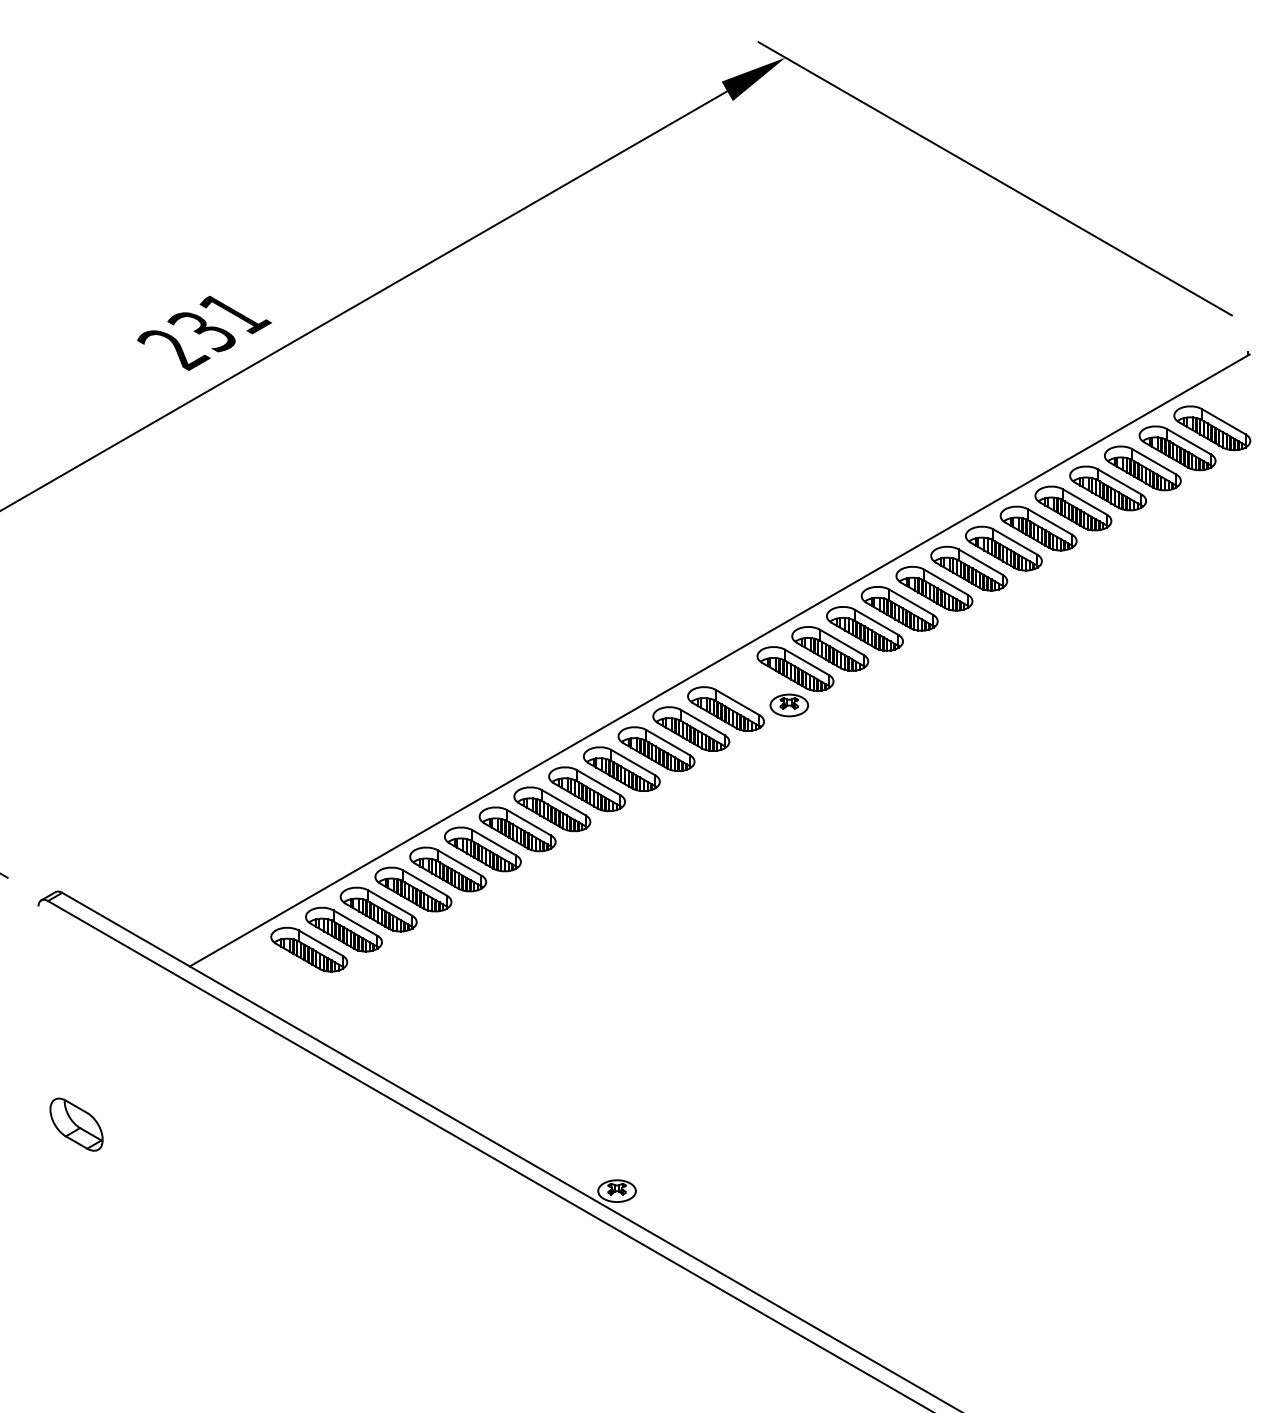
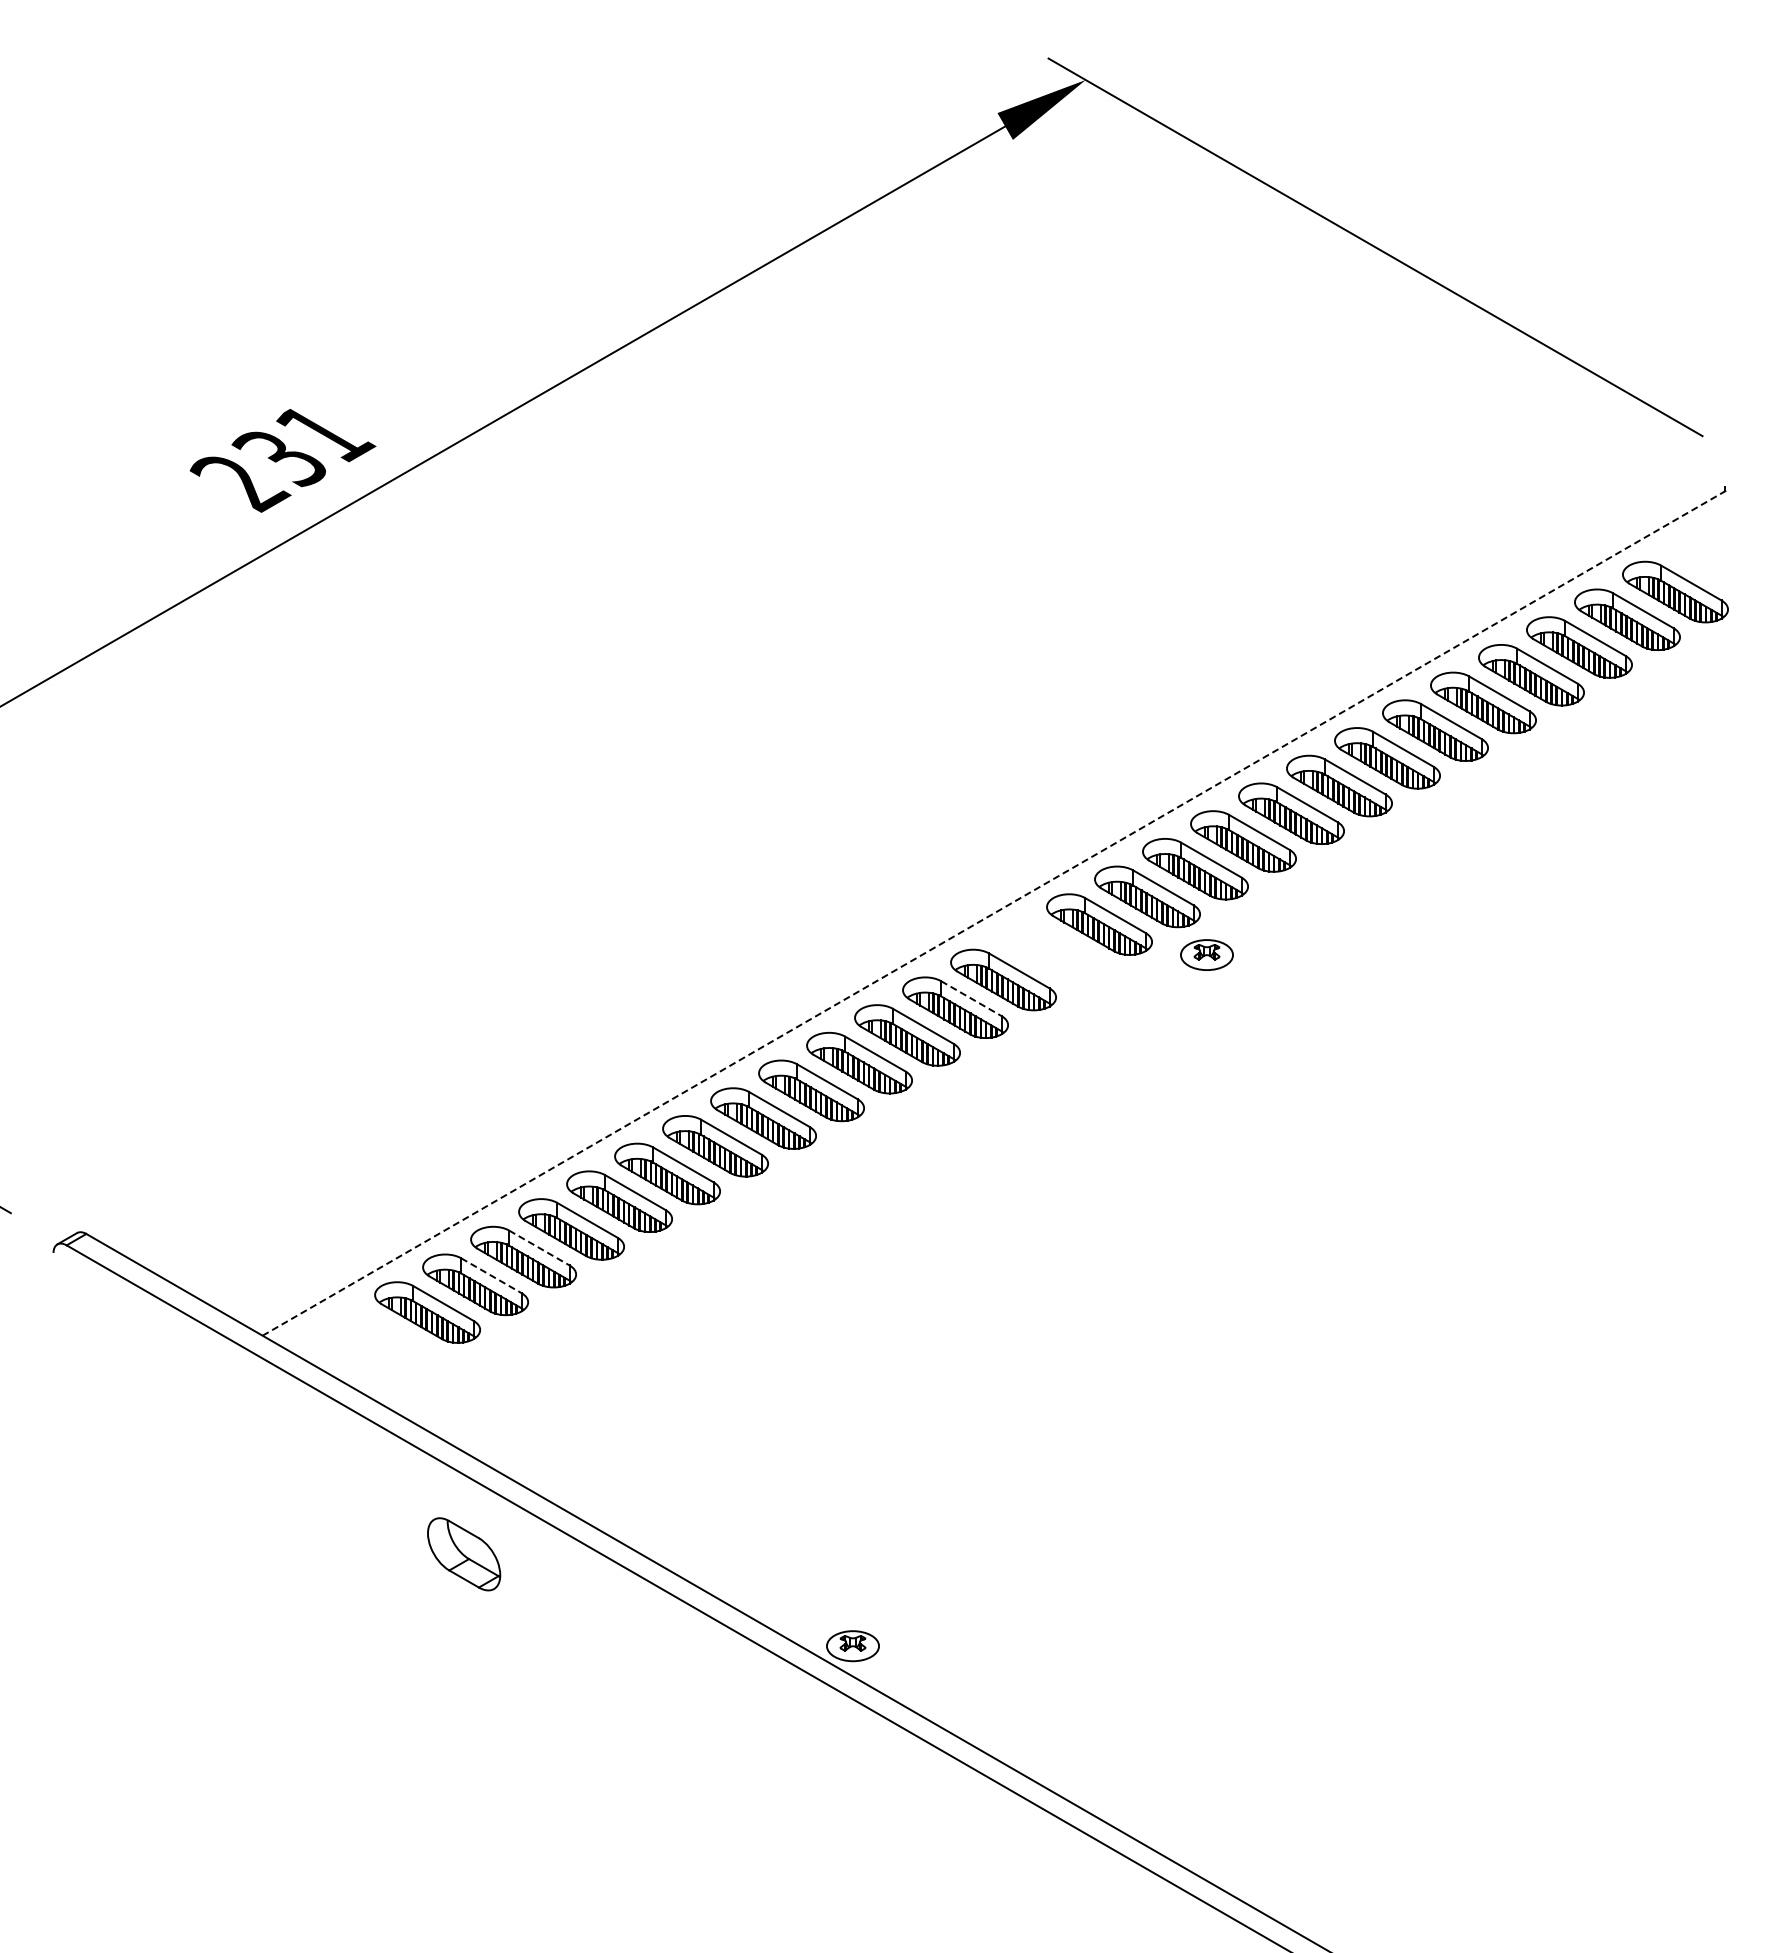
line: (719, 660) -> (994, 912), solid -> dashed
part: (788, 705) -> (1206, 954), moved
line: (702, 722) -> (971, 998), solid -> dashed
line: (390, 903) -> (539, 1248), solid -> dashed
line: (355, 922) -> (491, 1275), solid -> dashed
part: (76, 1124) -> (464, 1554), moved

